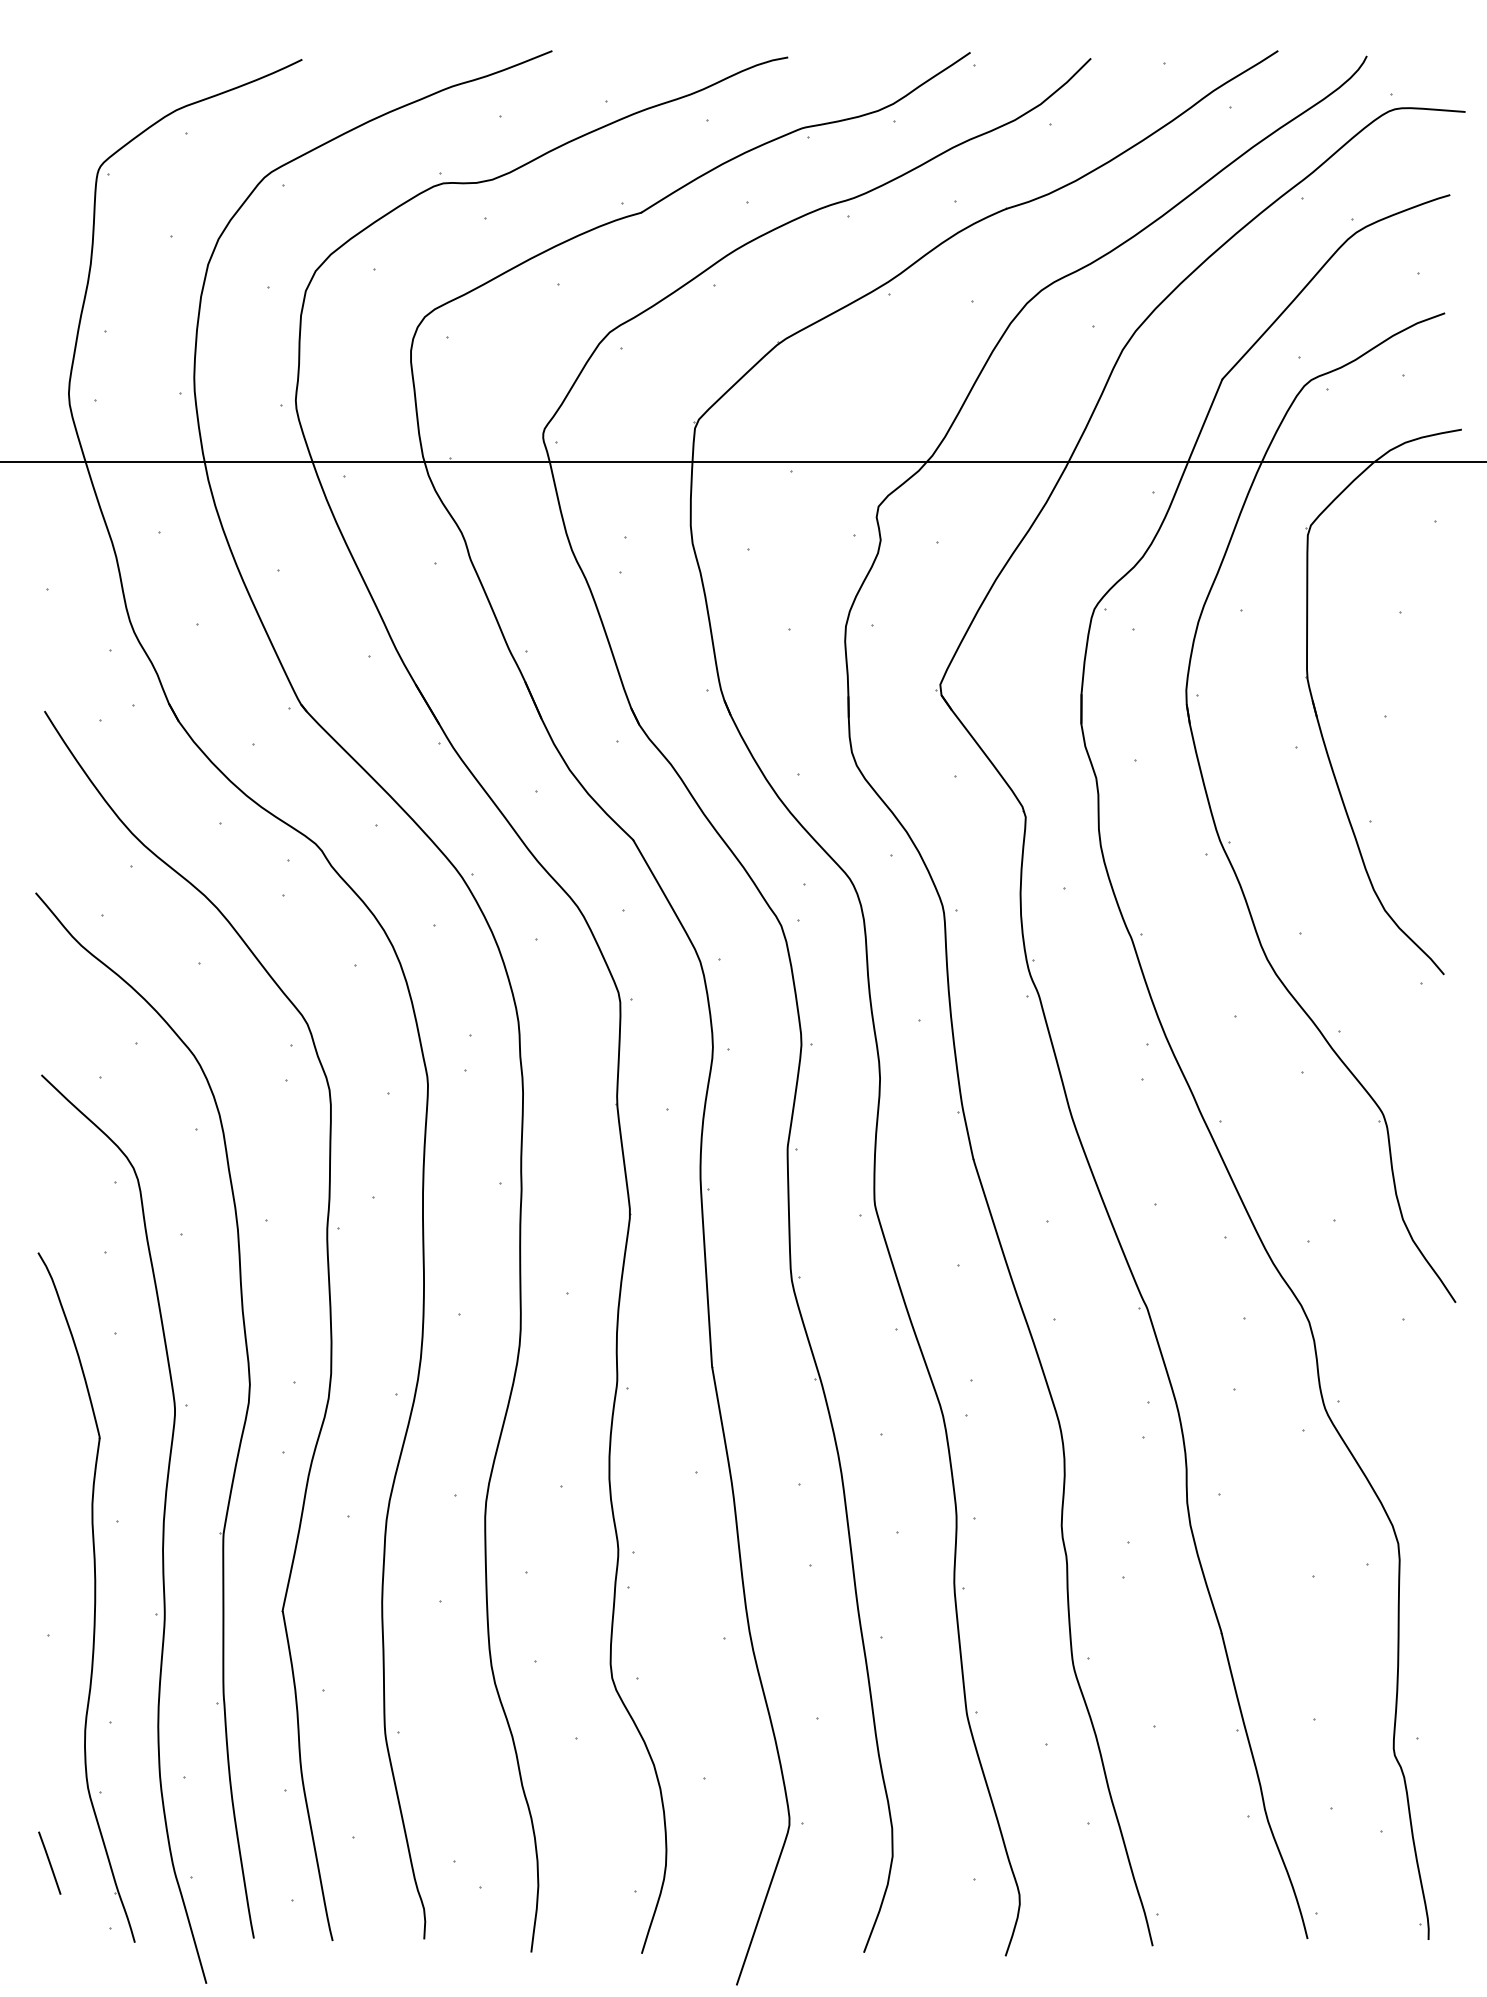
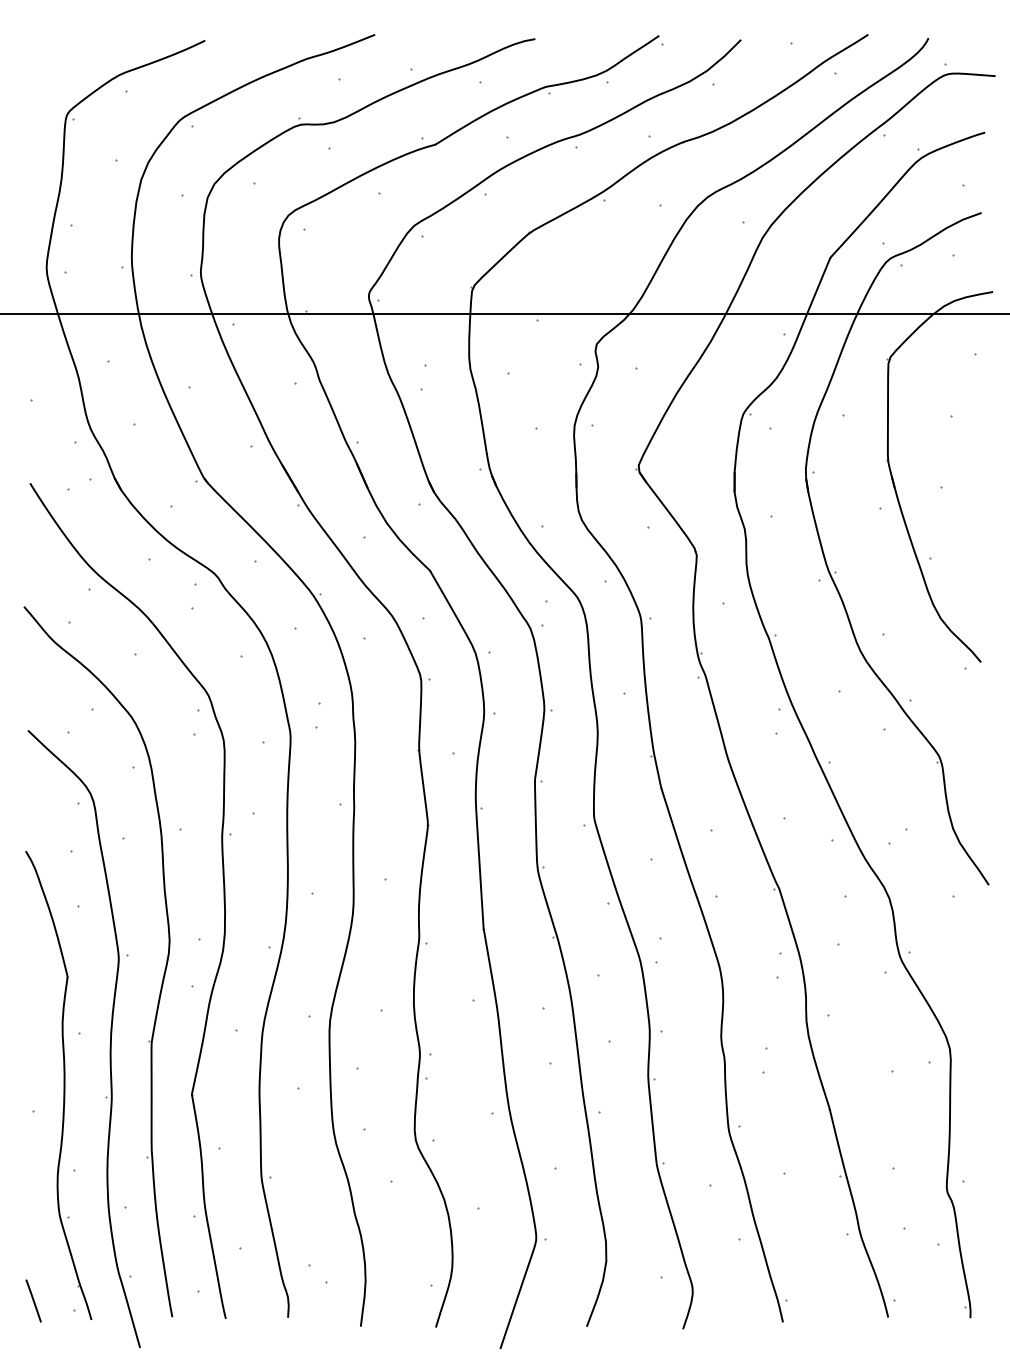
line: (49, 1862) -> (33, 1300), moved

